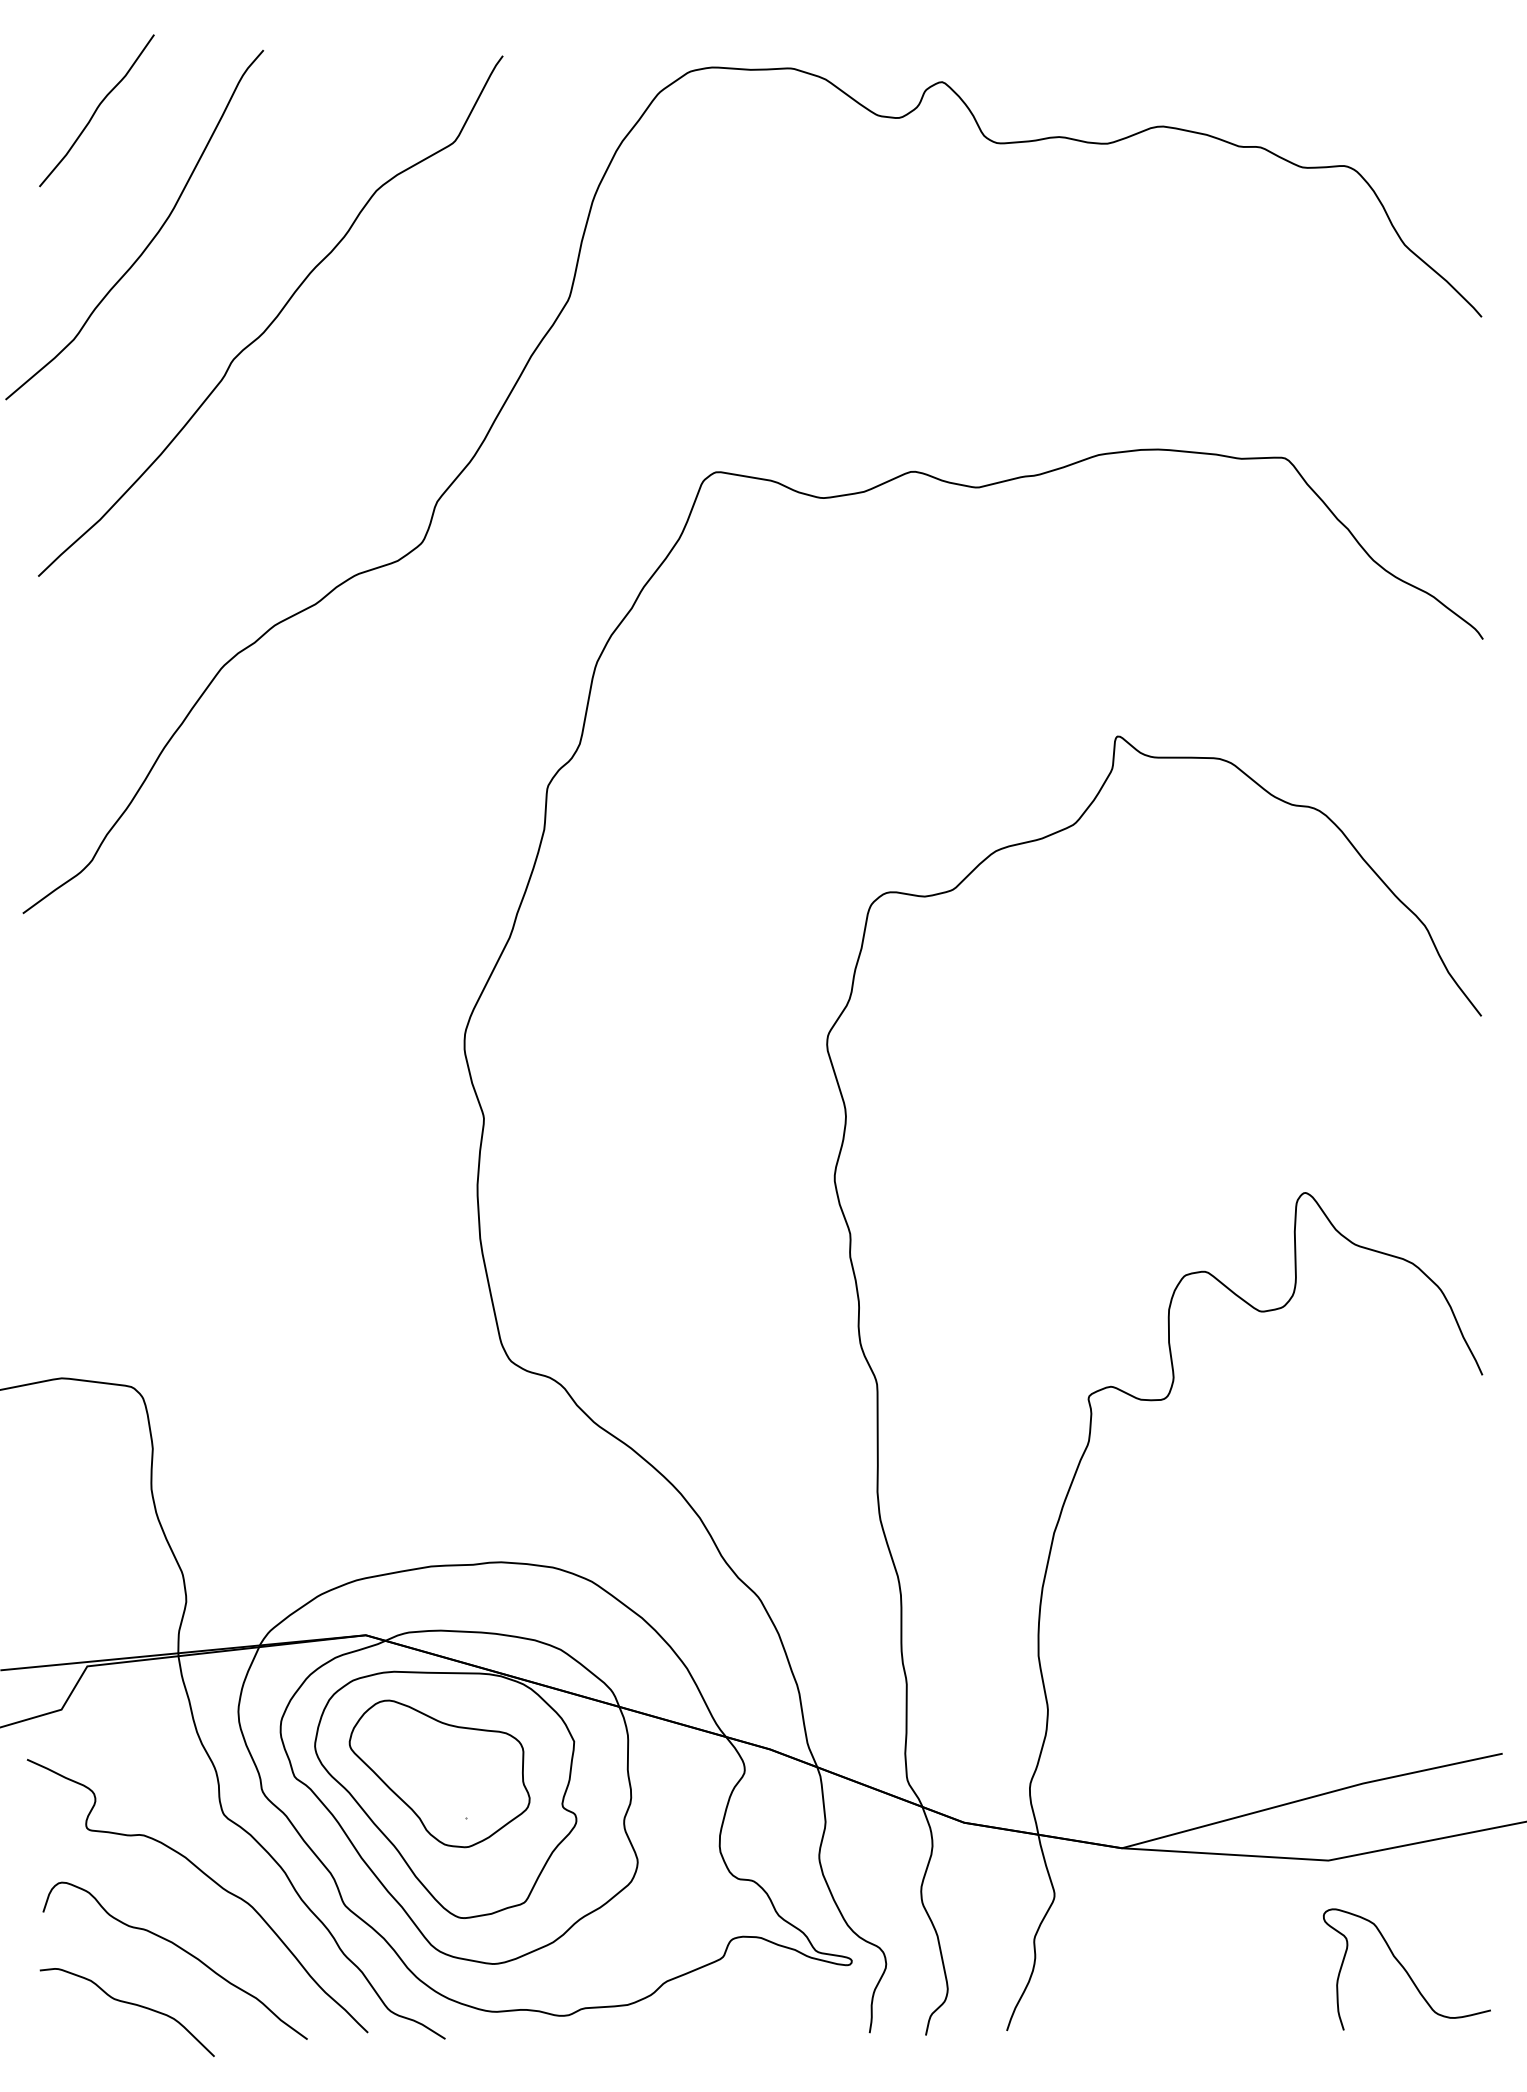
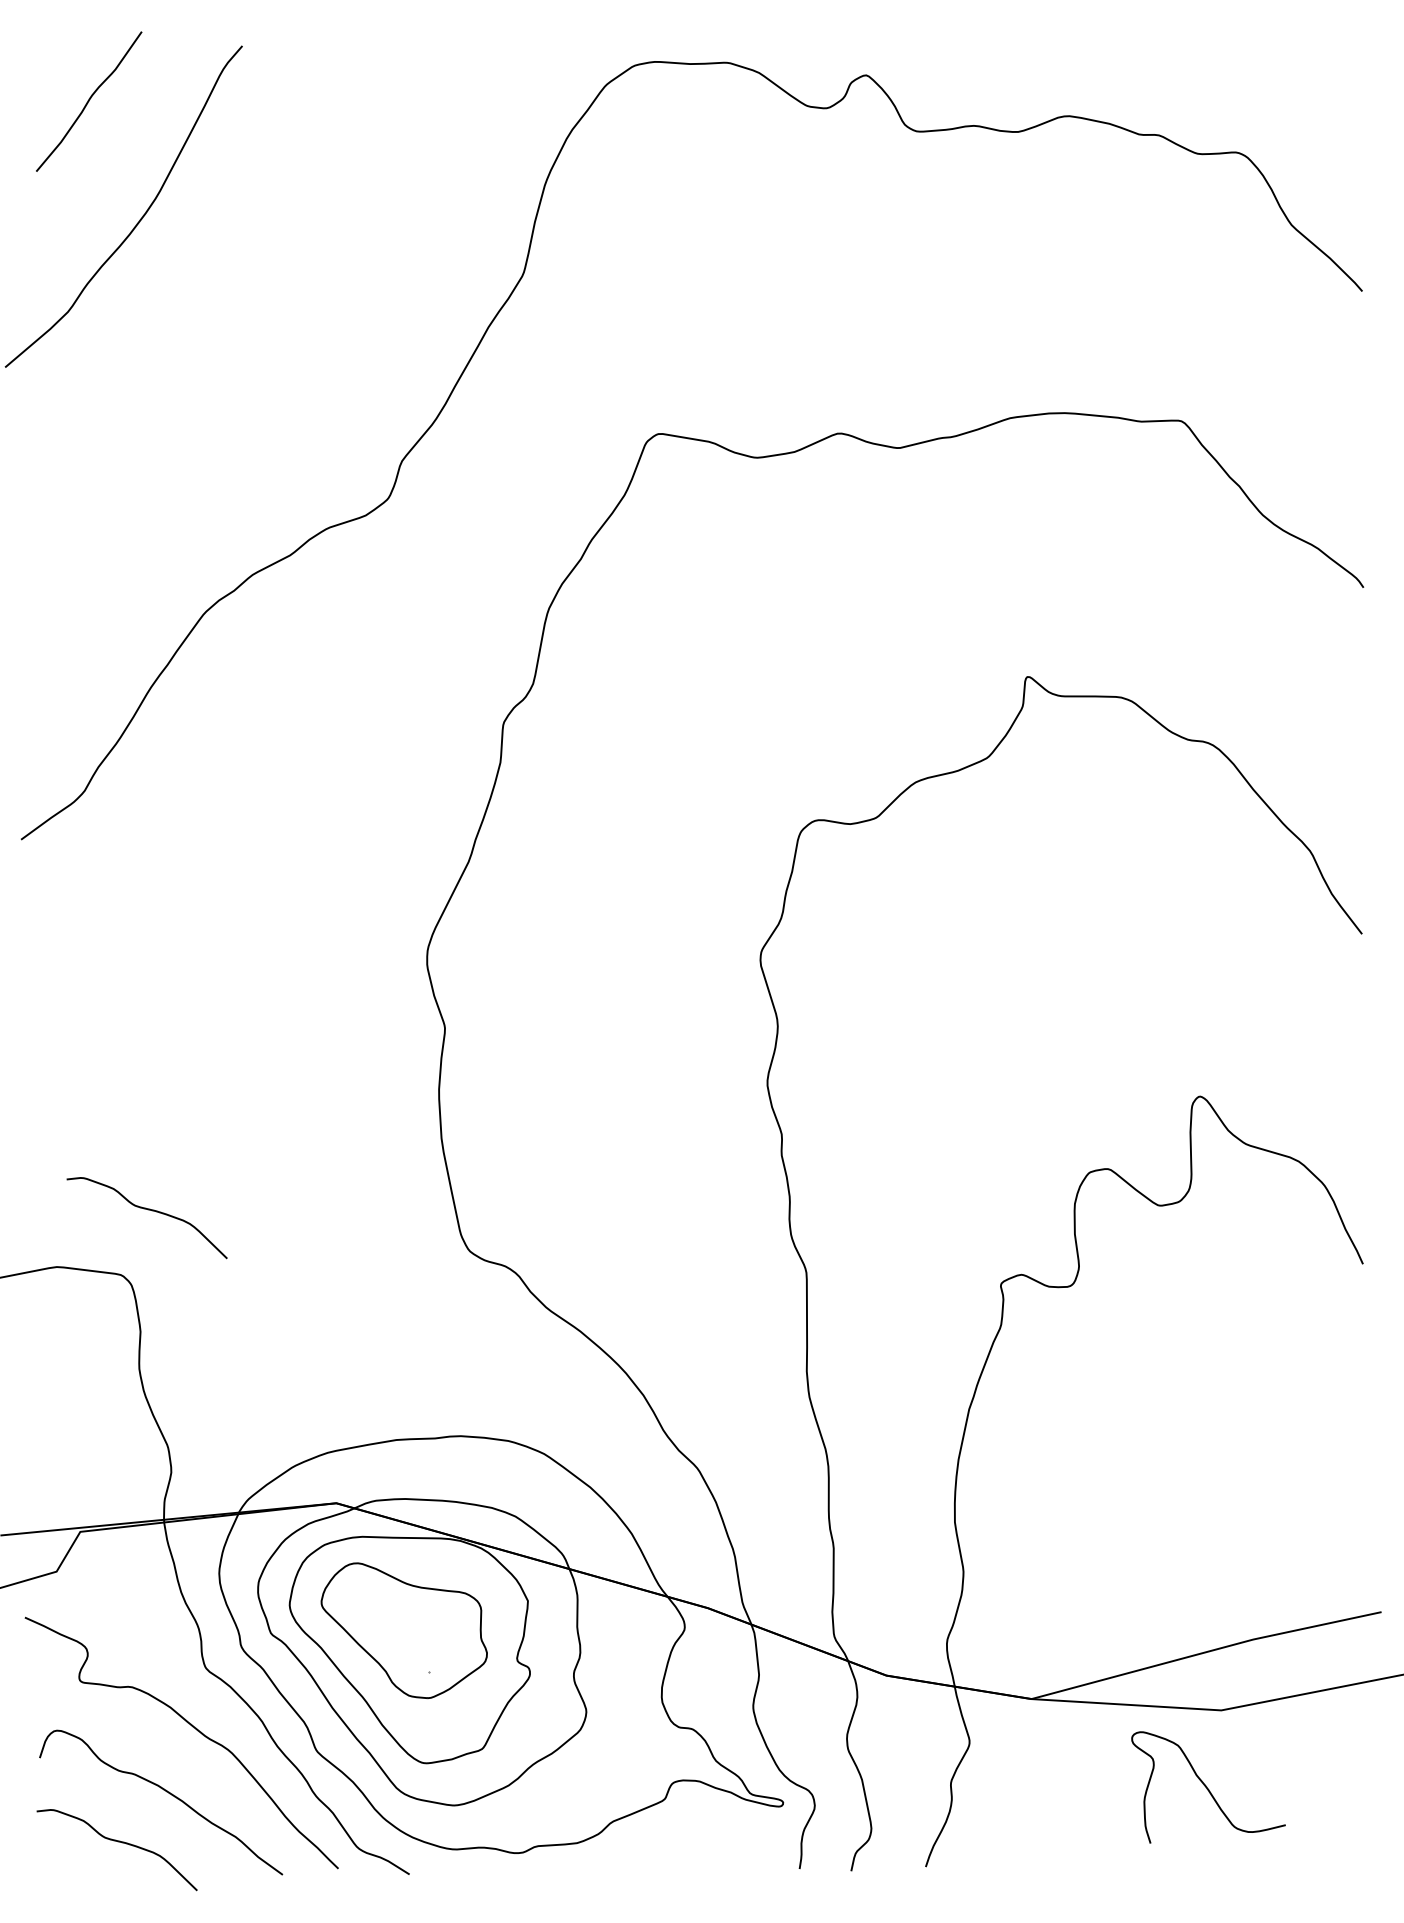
curve: (273, 319) -> (251, 293), removed
curve: (161, 1316) -> (148, 1210), added
curve: (1405, 1969) -> (1207, 1787), moved

